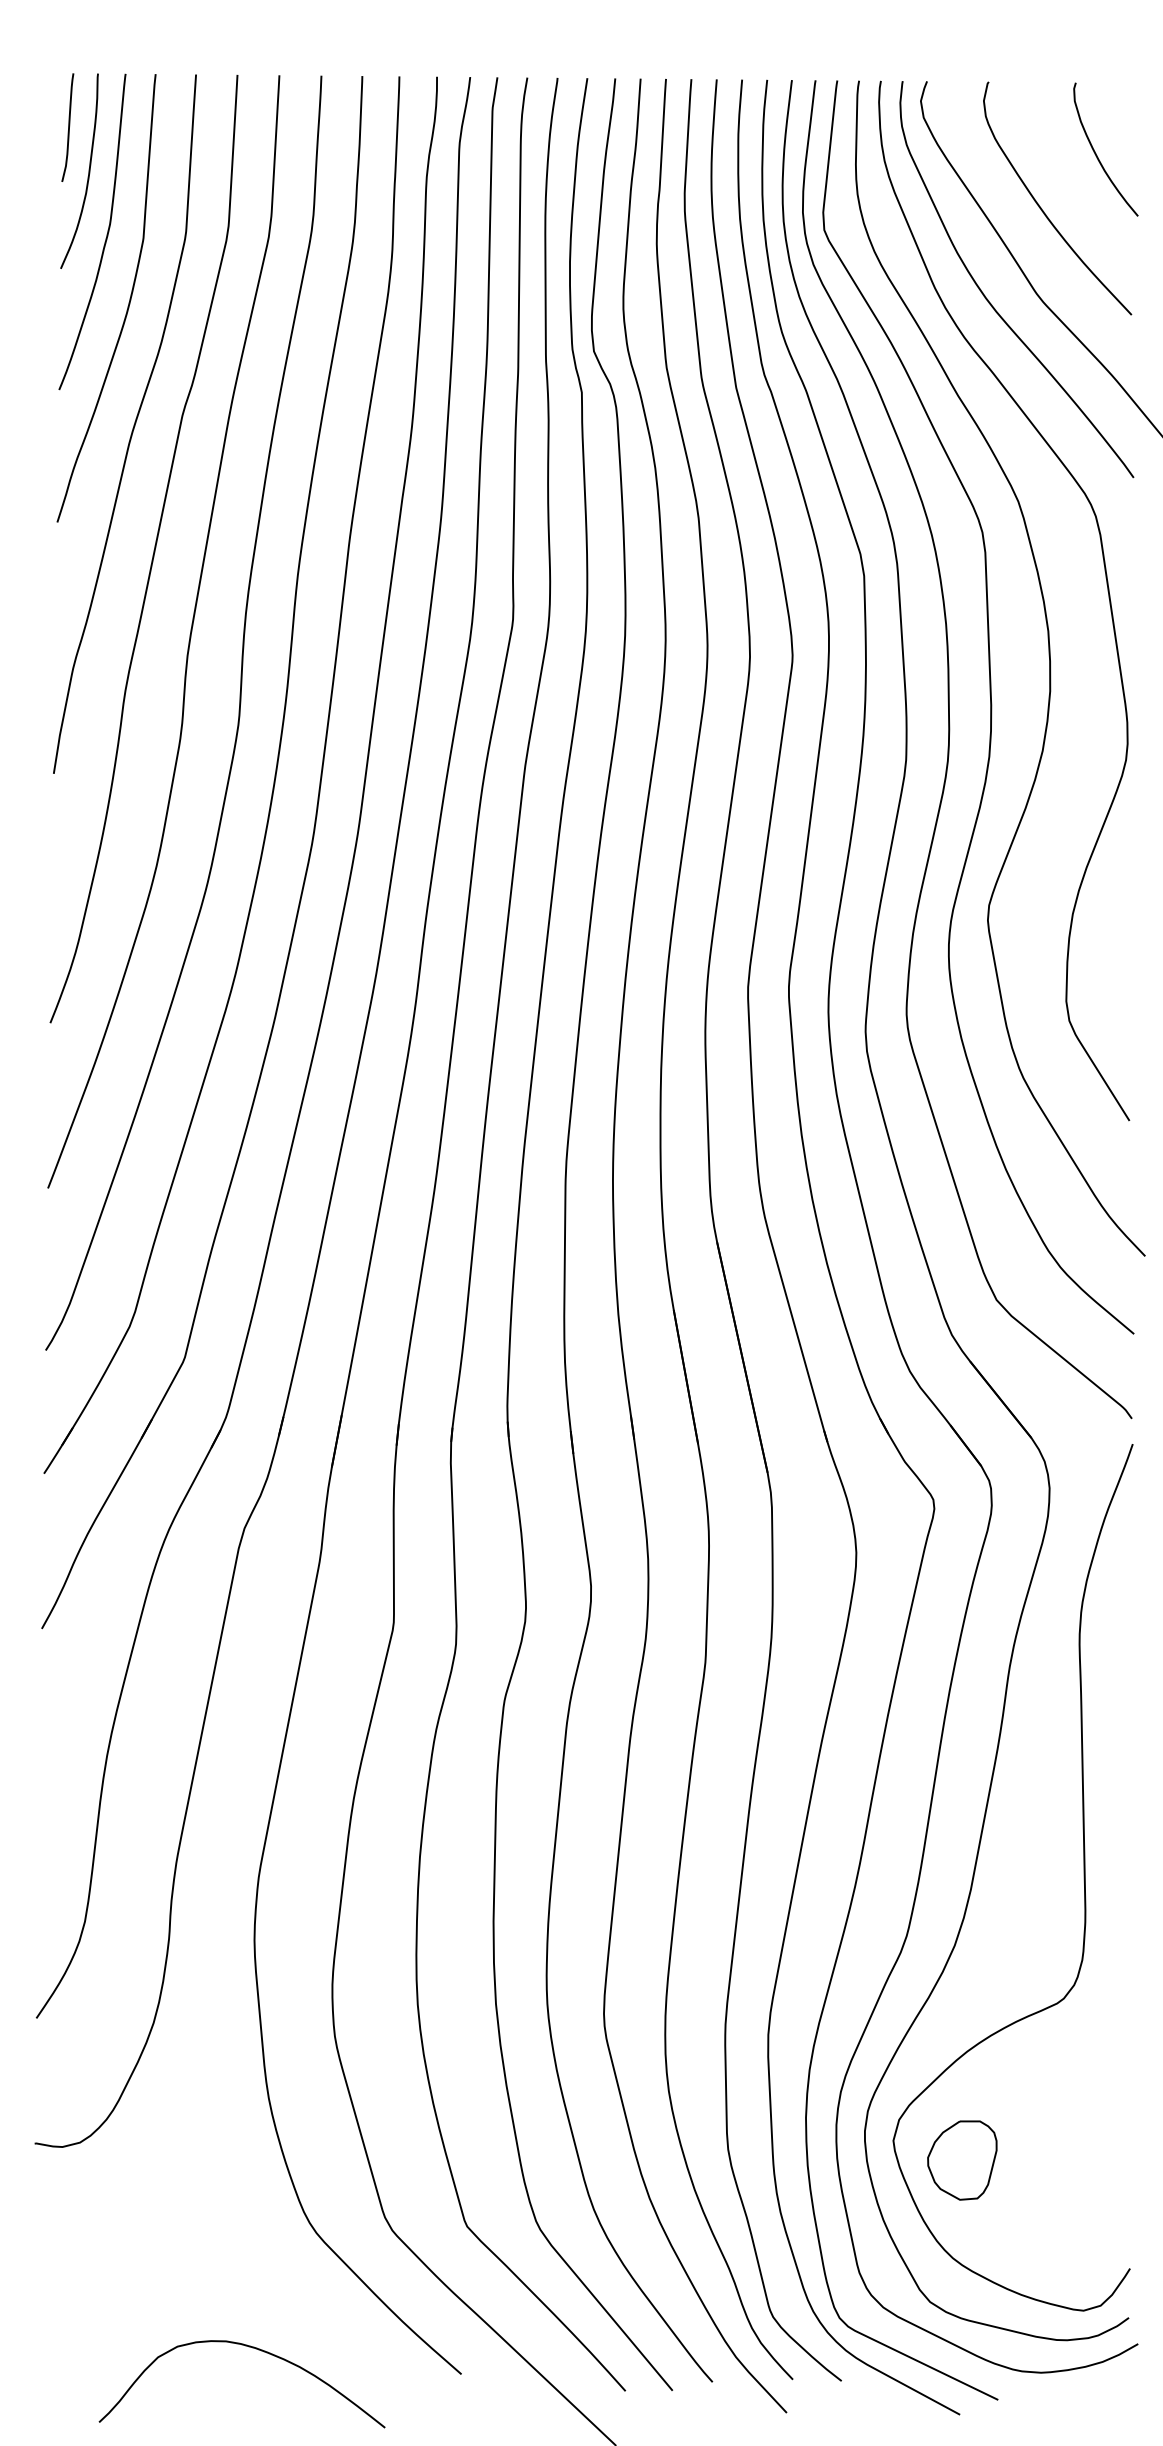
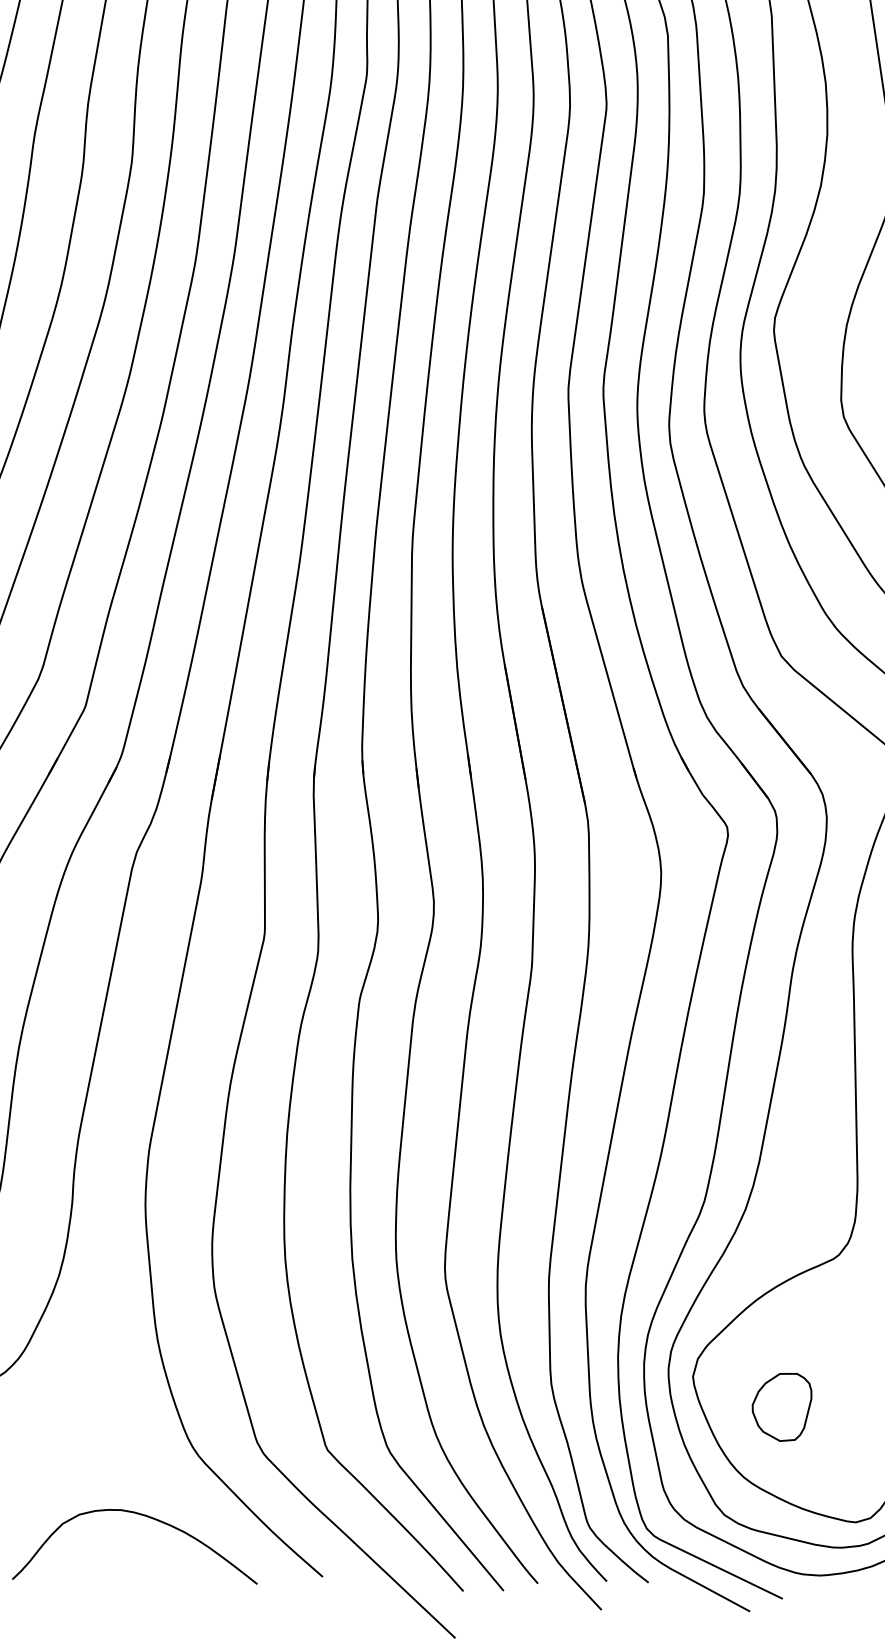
part: (962, 2160) -> (782, 1407), moved
curve: (252, 2348) -> (143, 1516), moved

